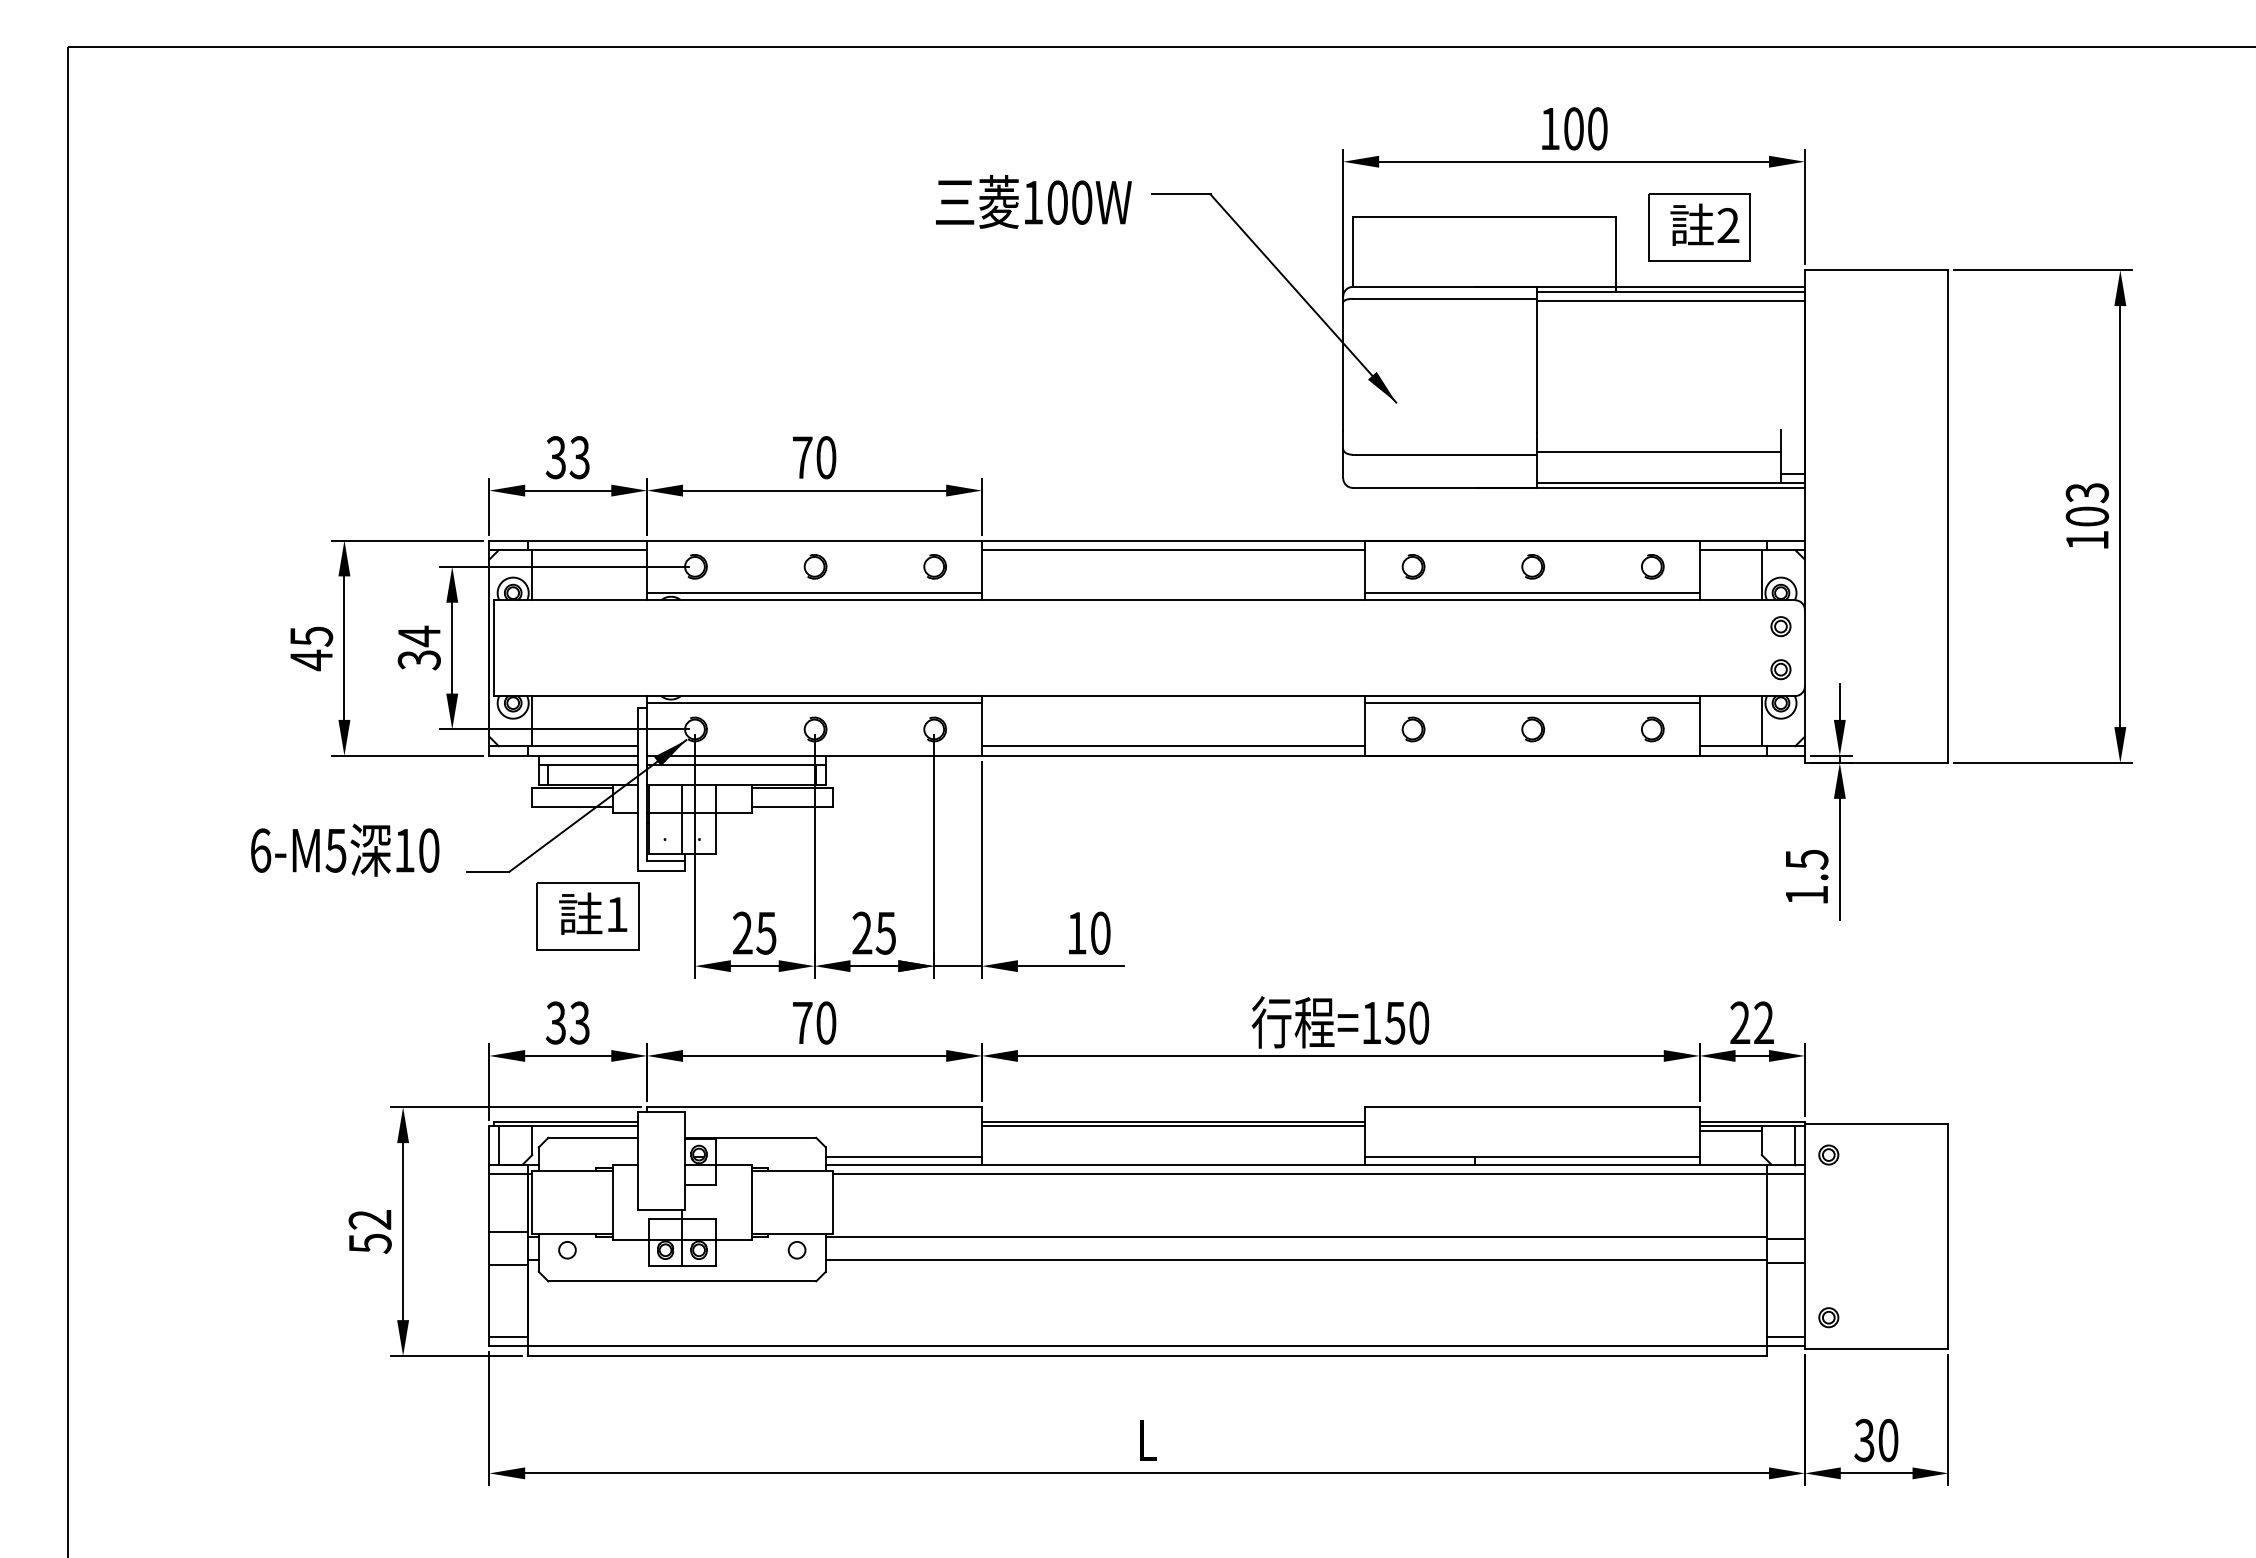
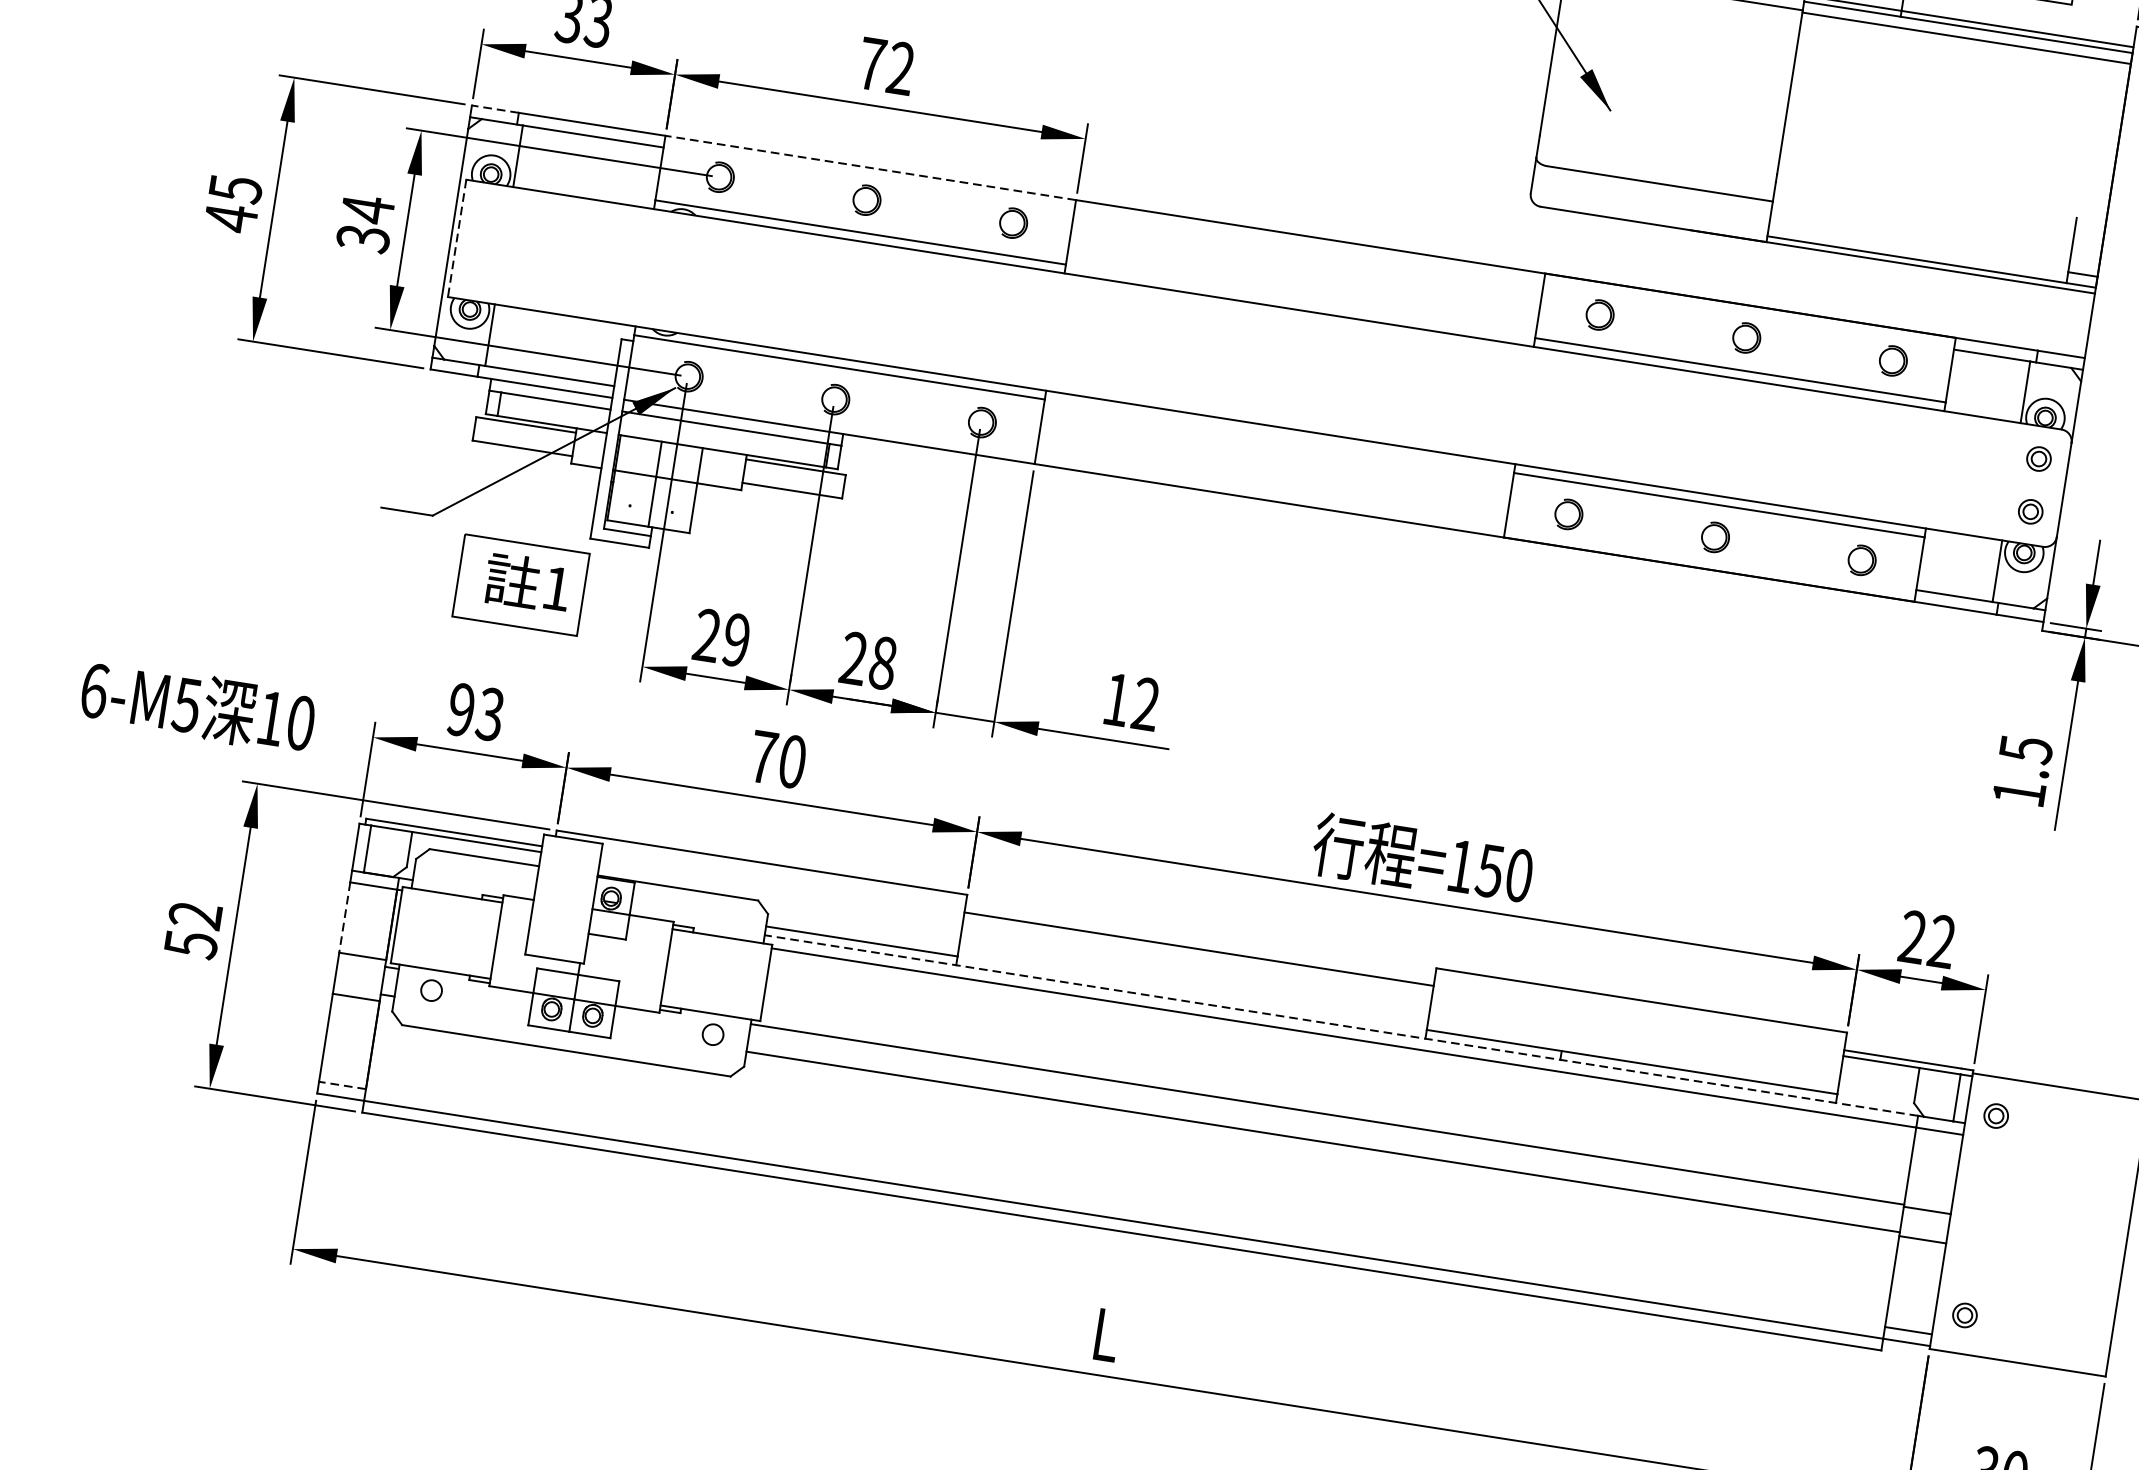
line: (1658, 452) -> (1922, 222), removed
text: (826, 457) -> (901, 68), 70 -> 72
line: (507, 540) -> (494, 108), solid -> dashed
line: (814, 540) -> (870, 167), solid -> dashed
line: (1173, 550) -> (1308, 249), removed
line: (494, 648) -> (457, 238), solid -> dashed
line: (1173, 746) -> (1271, 489), removed
text: (345, 849) -> (198, 705), moved
text: (766, 932) -> (736, 639), 25 -> 29
text: (885, 932) -> (882, 662), 25 -> 28
text: (1100, 932) -> (1146, 703), 10 -> 12
text: (555, 1022) -> (460, 709), 33 -> 93
line: (1173, 1126) -> (1198, 955), removed
line: (1730, 1131) -> (1880, 1068), removed
line: (1295, 1164) -> (1340, 1025), solid -> dashed
line: (489, 1202) -> (345, 917), solid -> dashed
line: (507, 1336) -> (341, 1084), solid -> dashed

